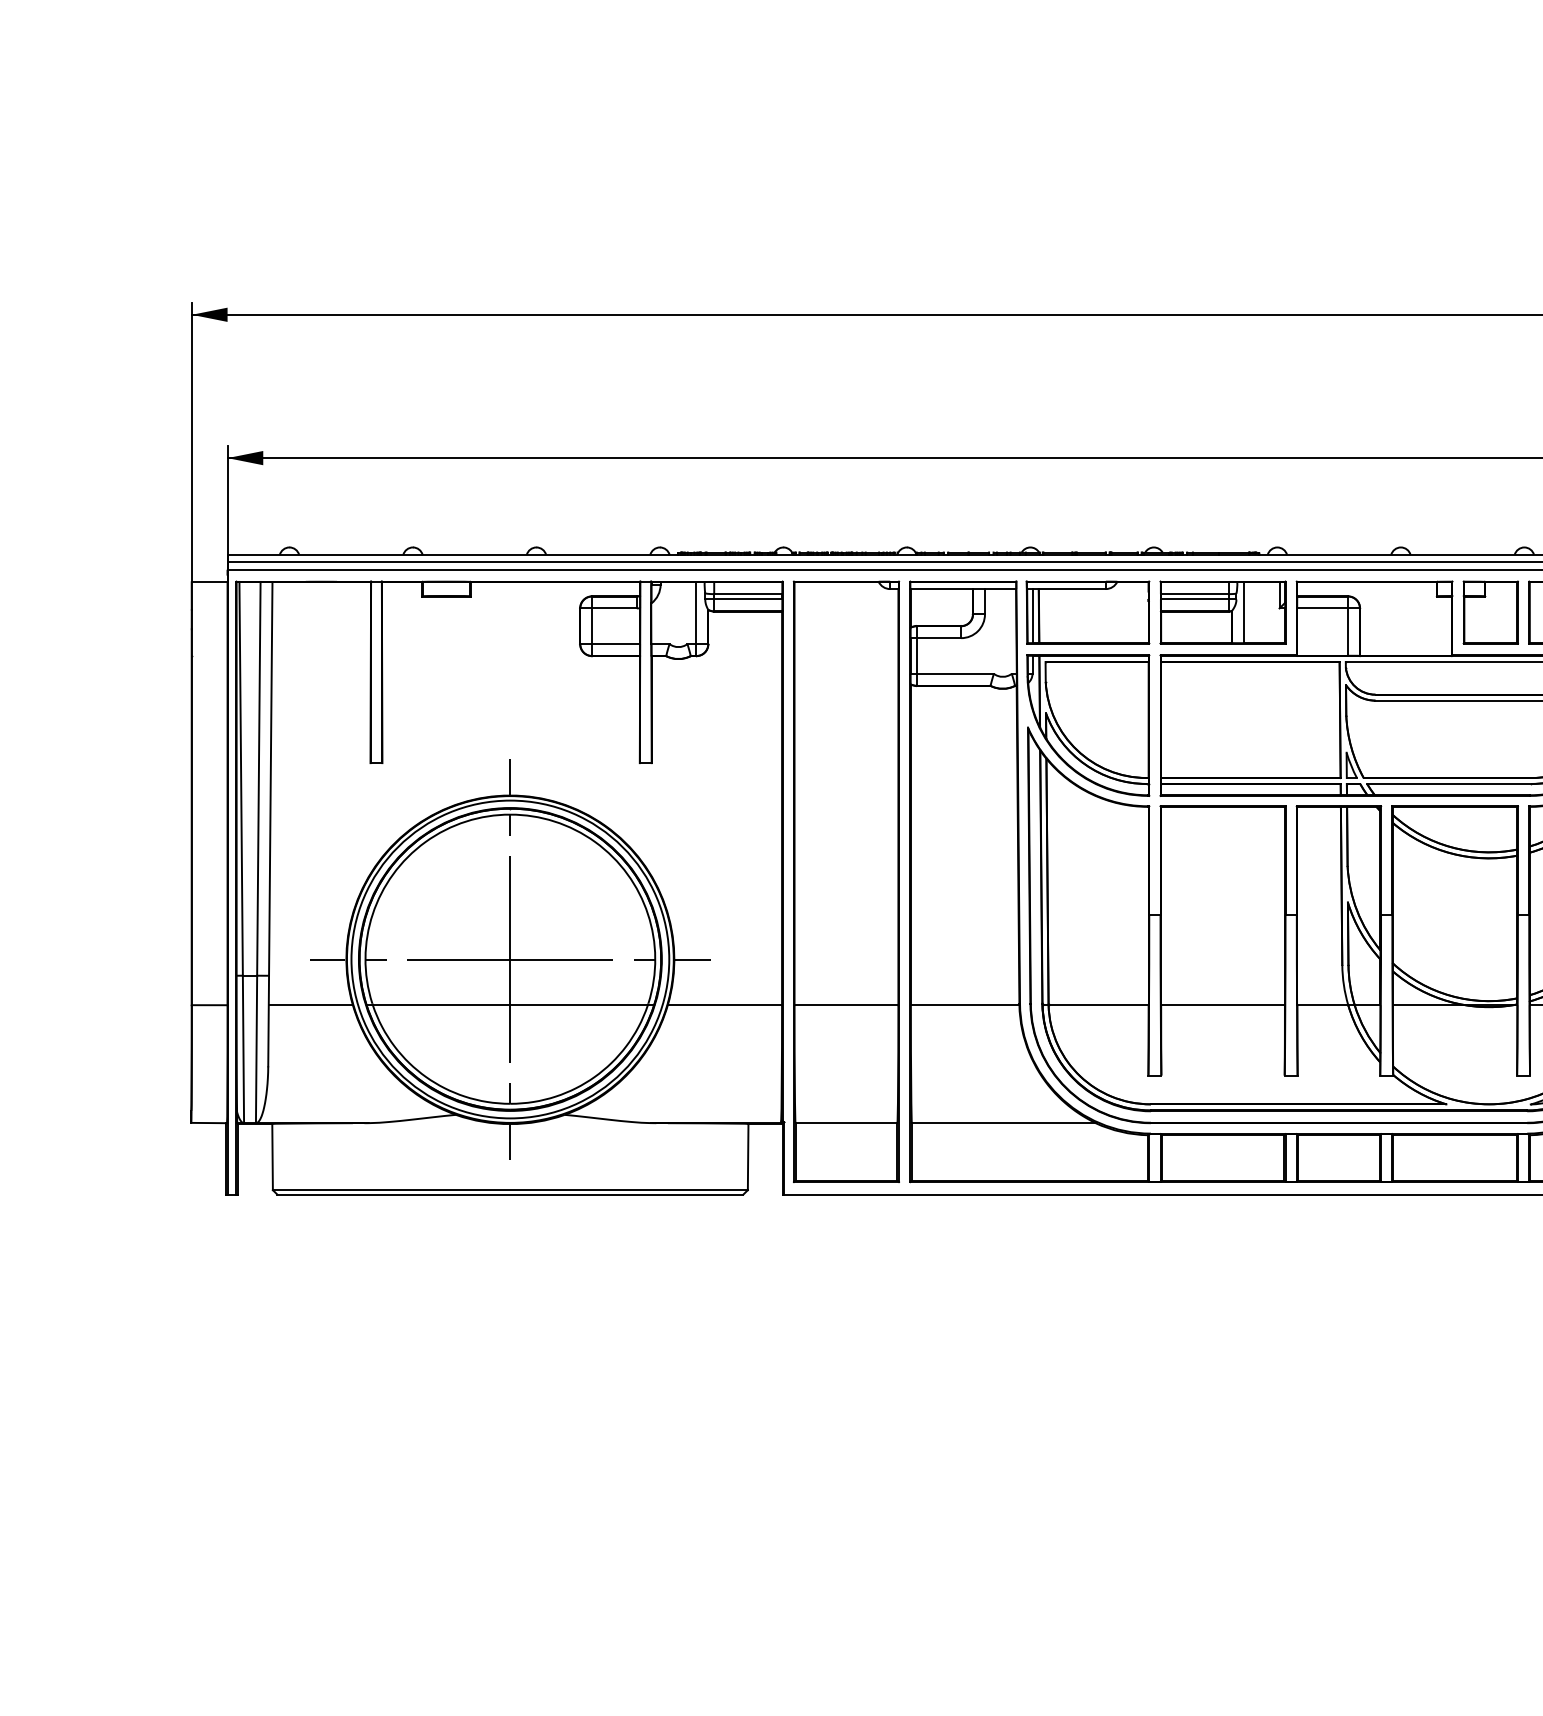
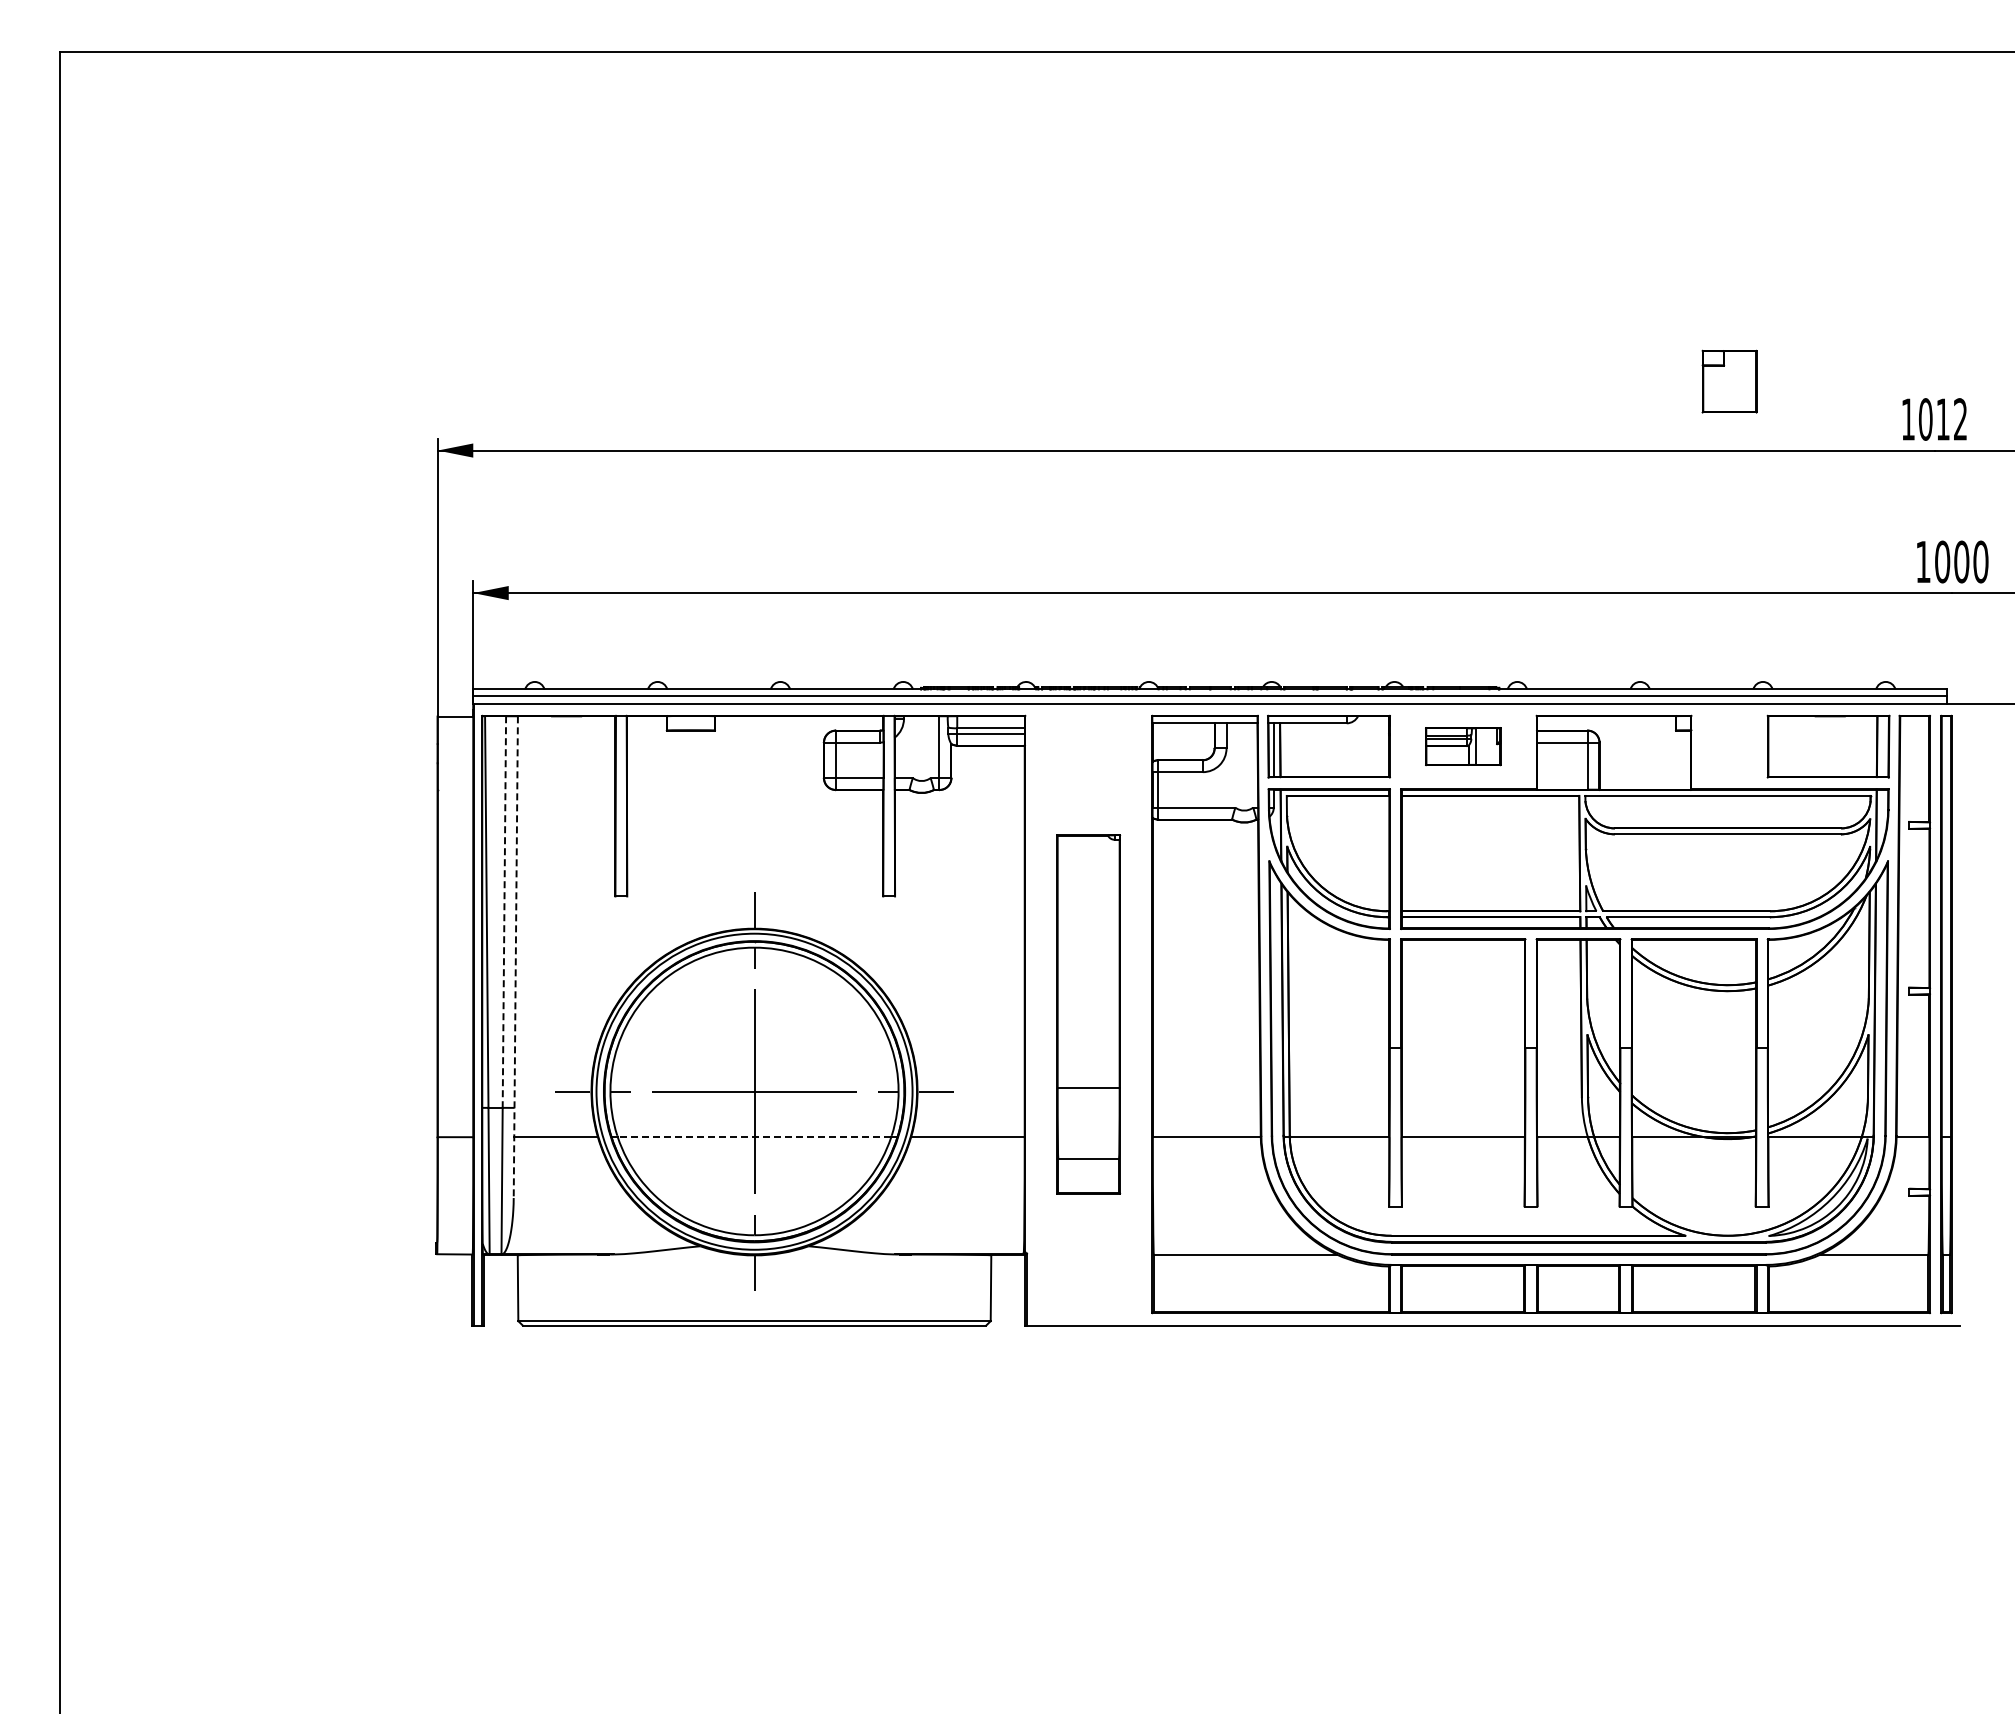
part: (1223, 612) -> (1463, 746), size x0.6
part: (1490, 612) -> (1729, 381), moved
line: (258, 779) -> (504, 912), solid -> dashed
line: (270, 824) -> (515, 957), solid -> dashed
part: (846, 881) -> (1088, 1014), size x0.6
line: (510, 1005) -> (754, 1137), solid -> dashed

